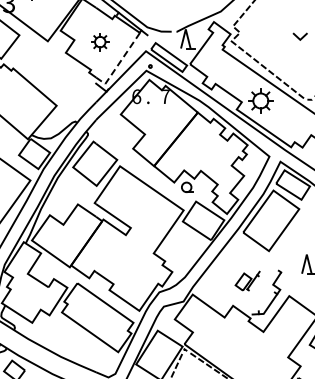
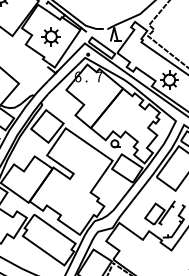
part: (99, 41) -> (50, 36), size x1.43
line: (118, 64) -> (64, 53), dashed -> solid
part: (247, 280) -> (159, 212), size x1.67

